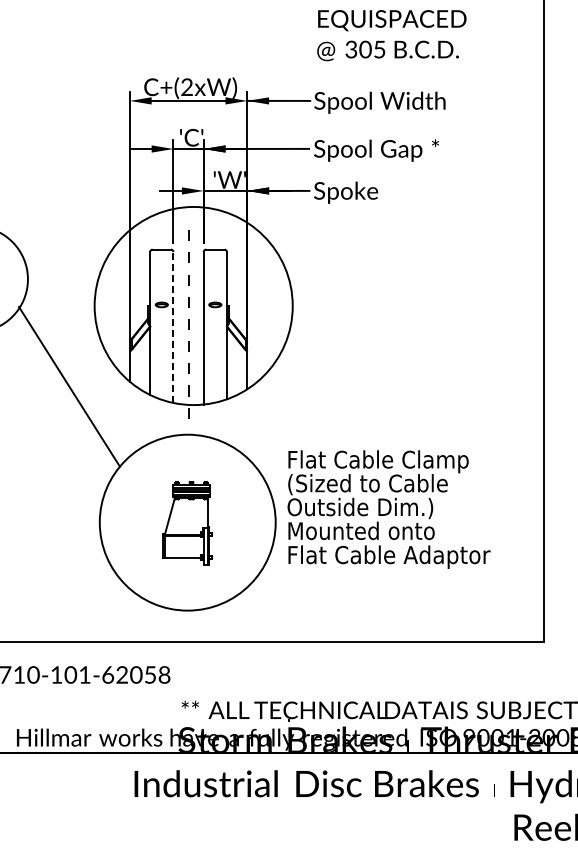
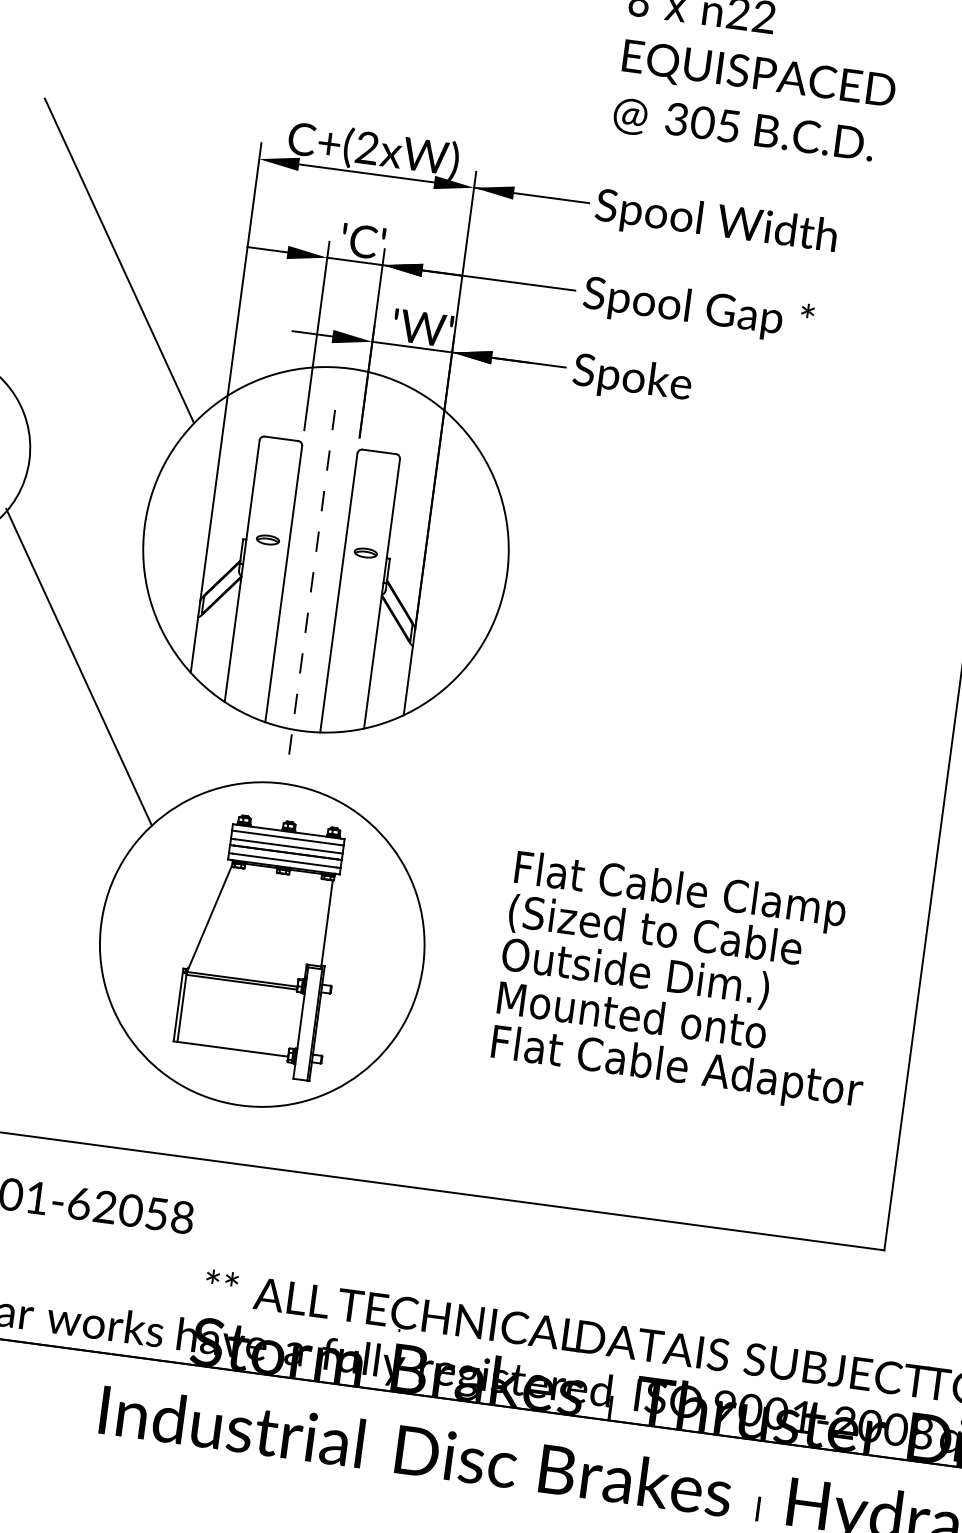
line: (61, 165) -> (118, 260), added
line: (173, 327) -> (283, 584), dashed -> solid
text: (388, 509) -> (686, 982), moved
part: (187, 523) -> (261, 946), size x1.67

